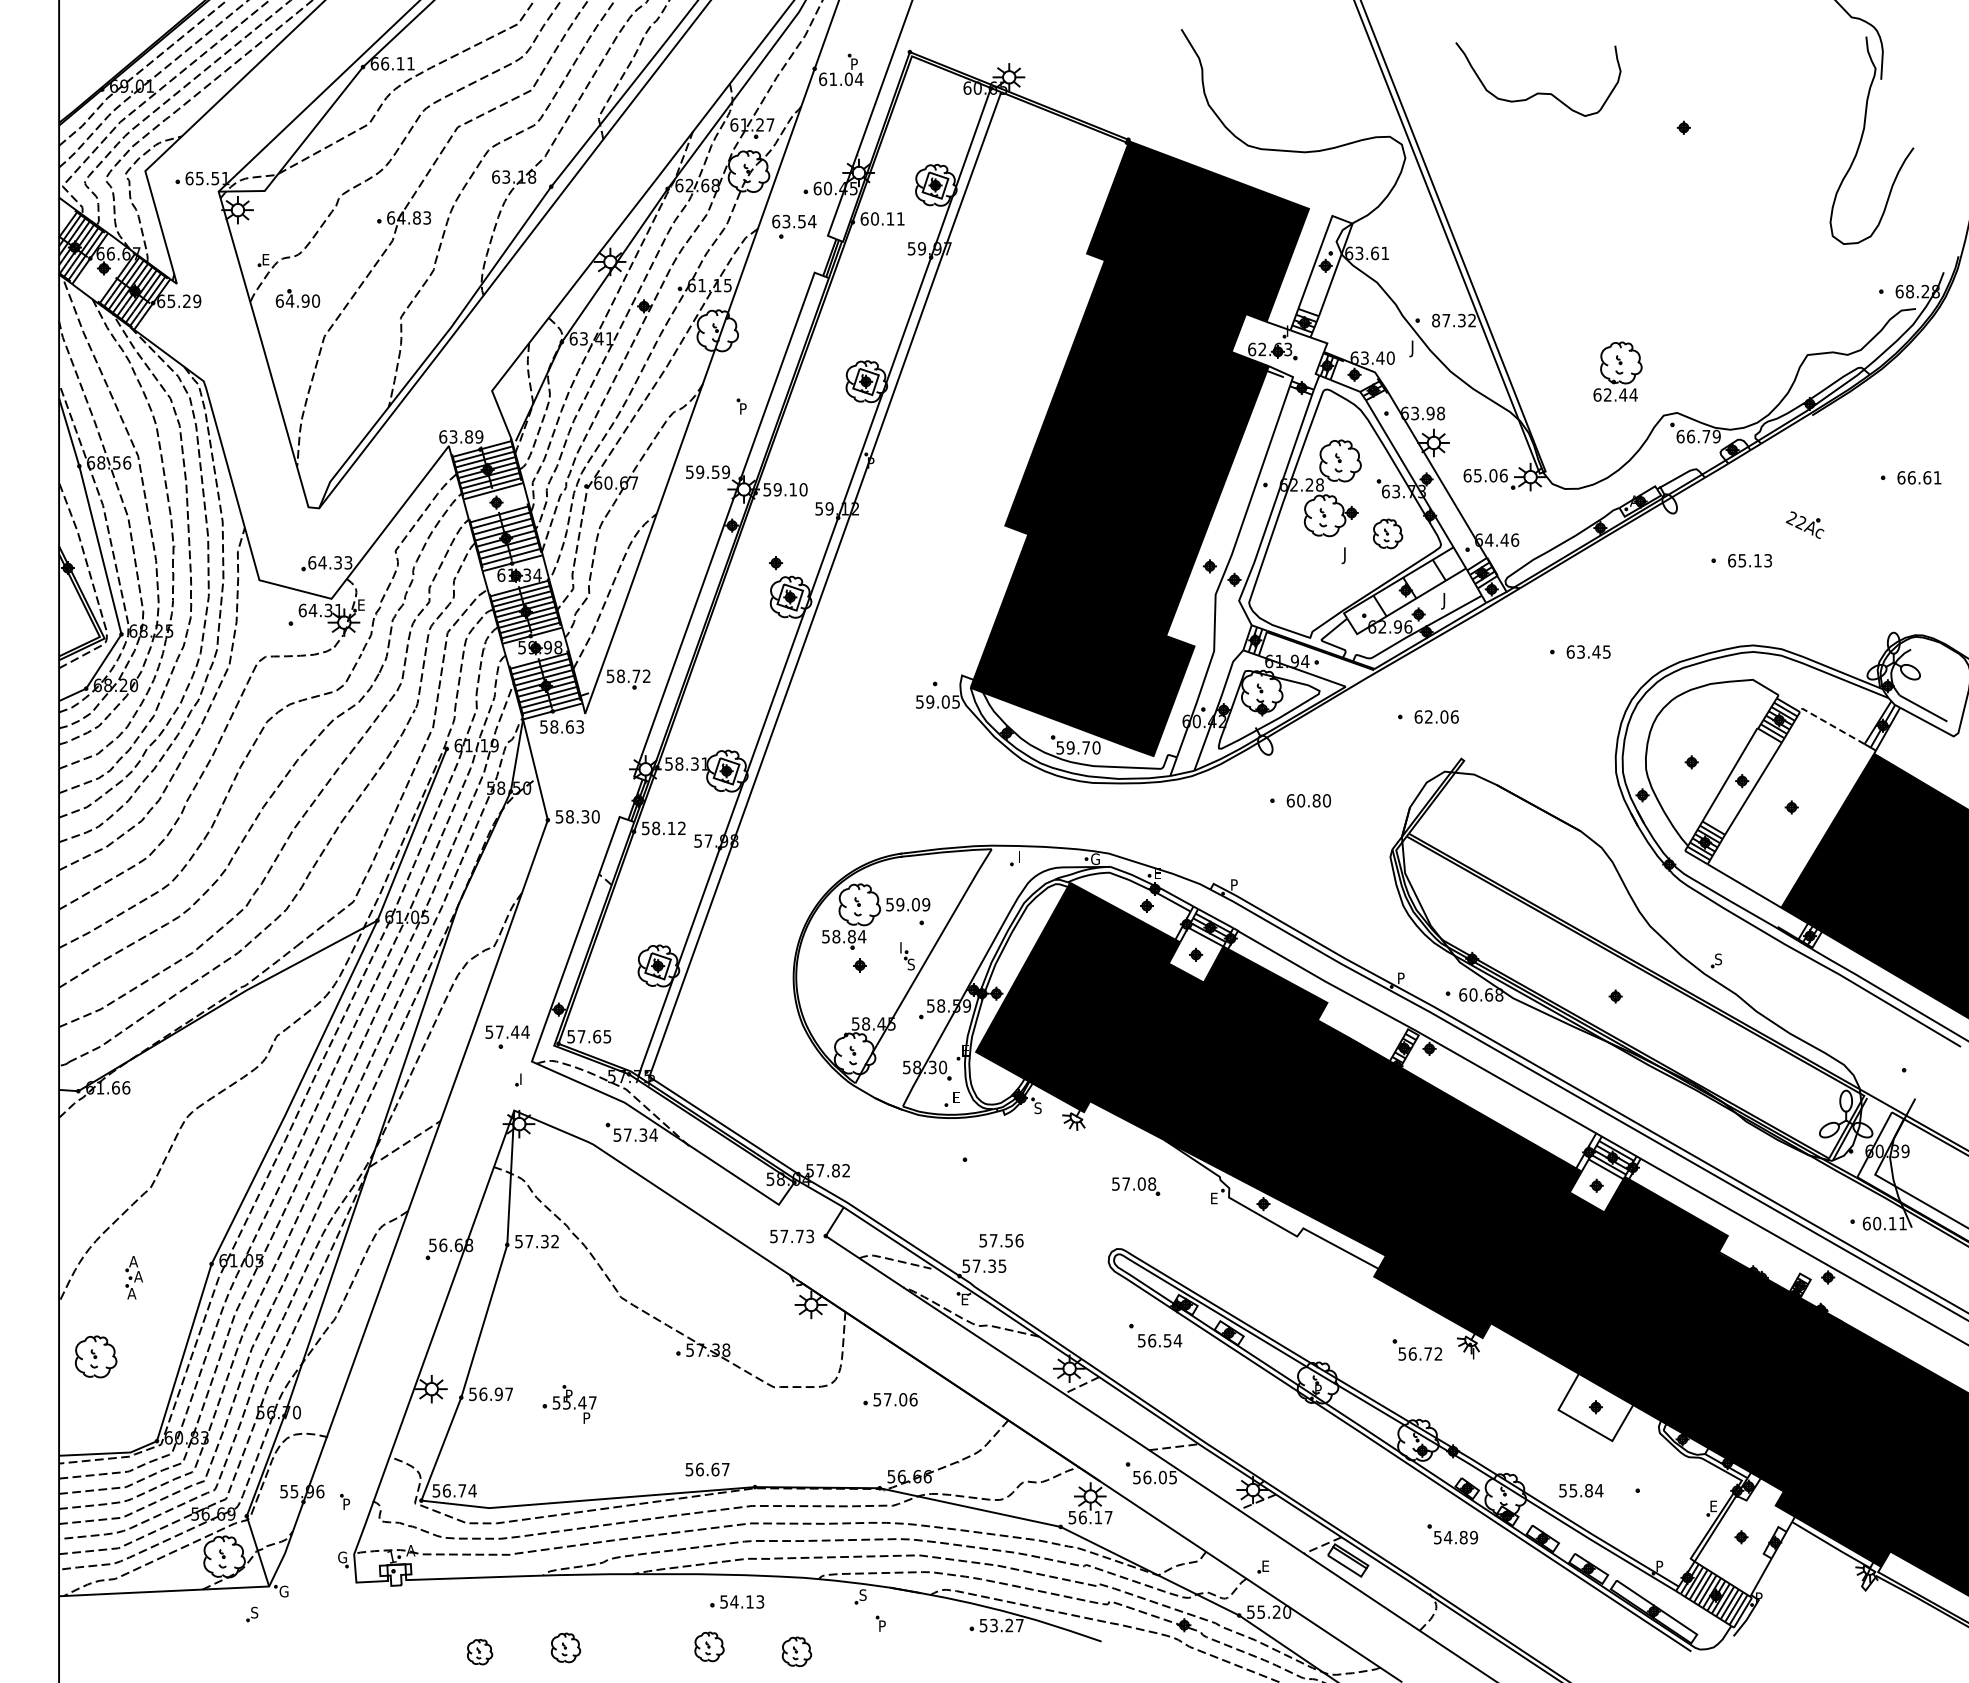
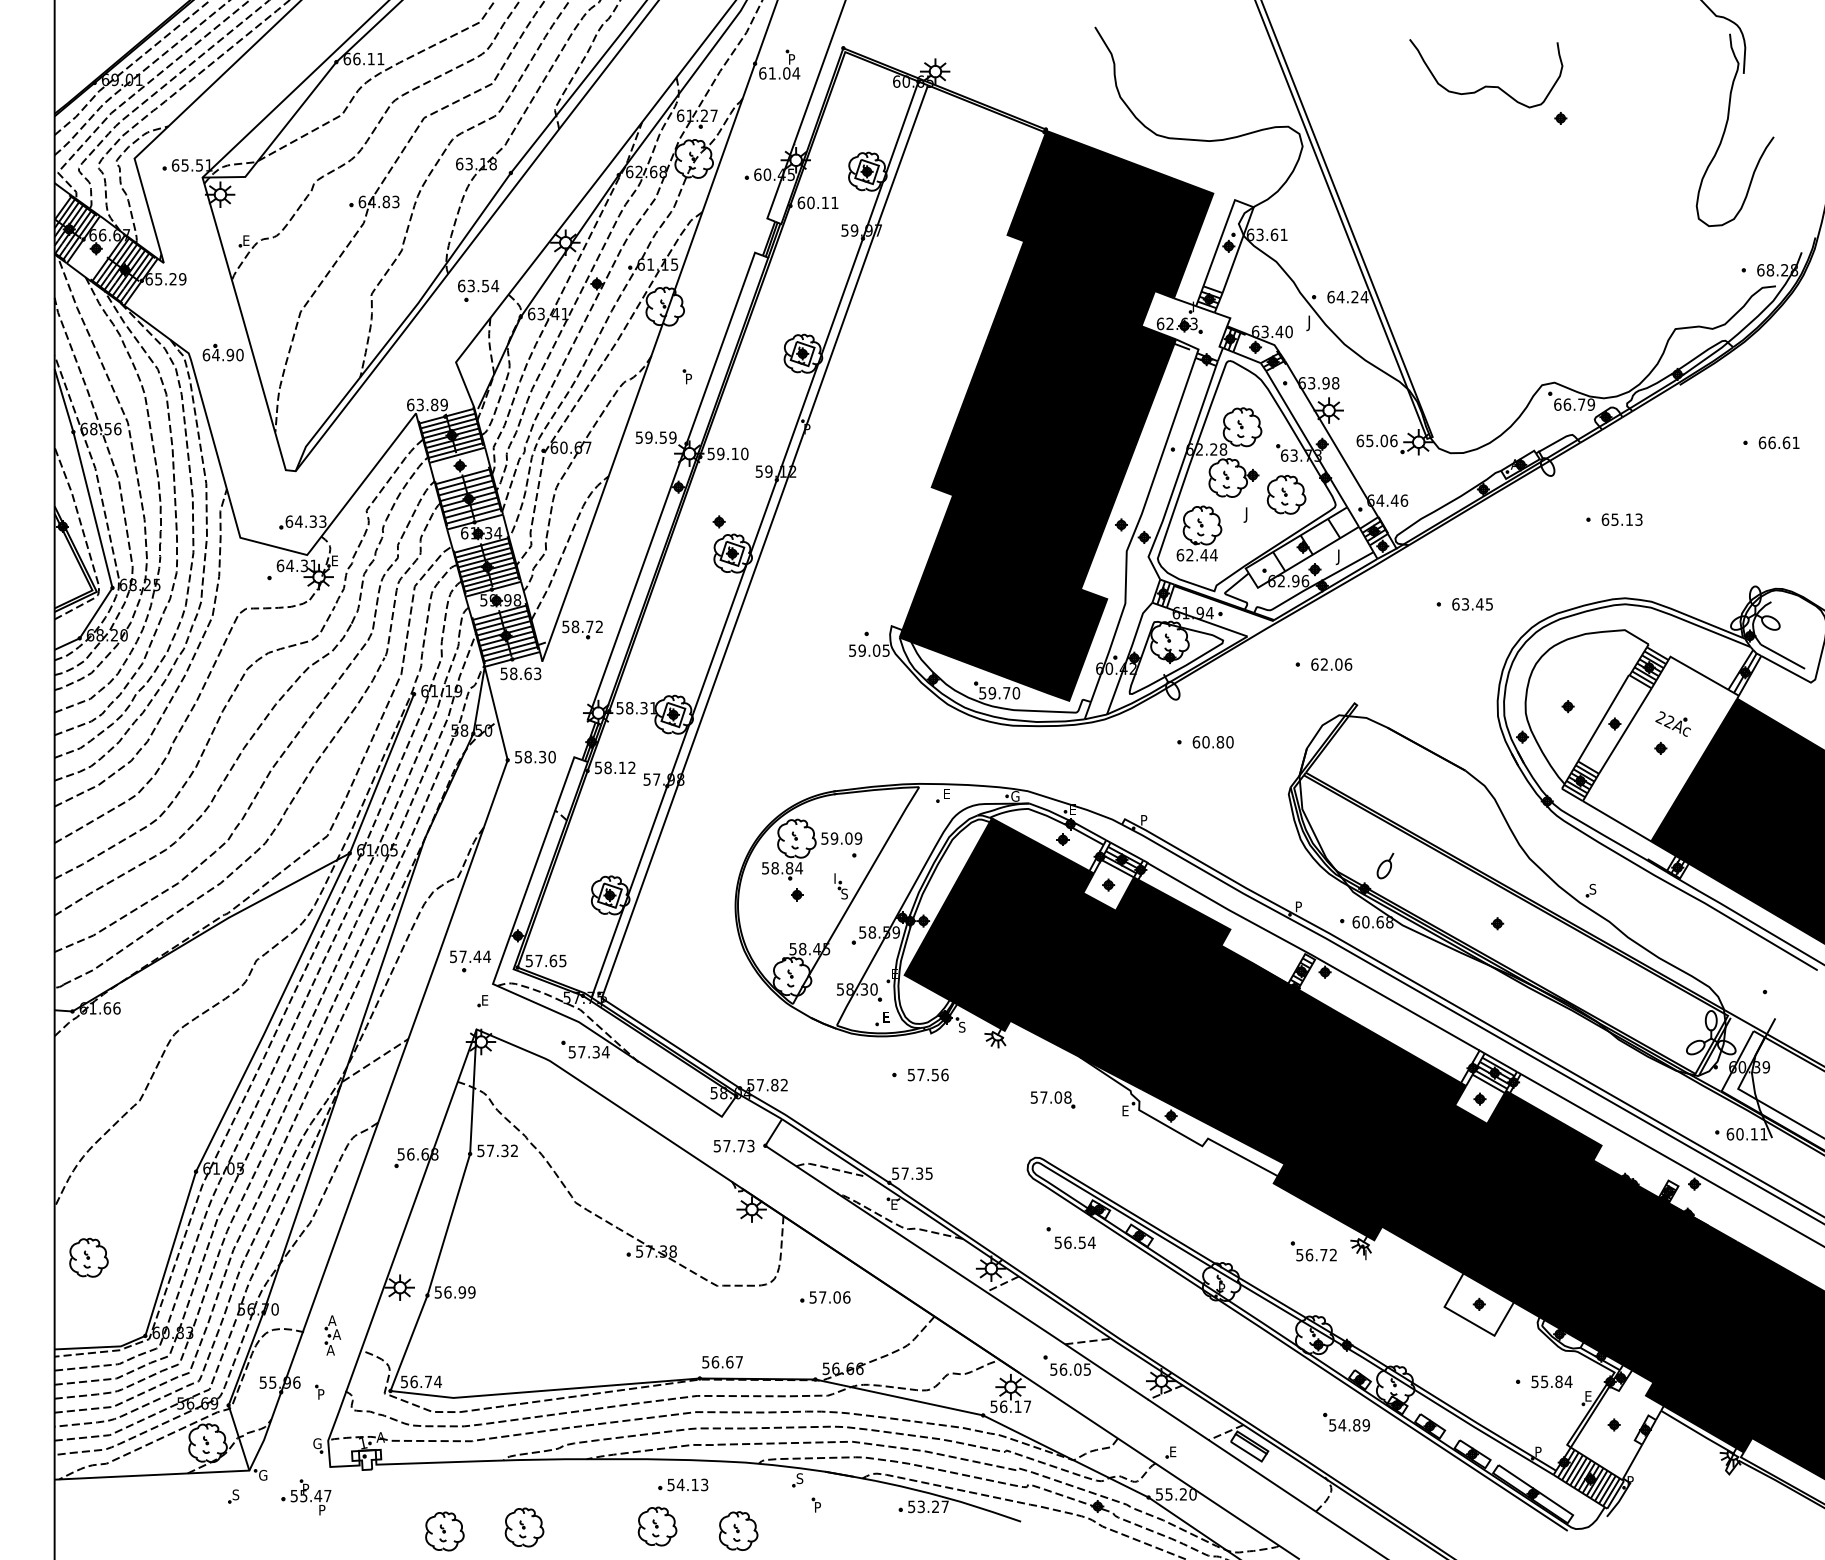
curve: (1538, 92) -> (1486, 85), moved
part: (794, 226) -> (478, 290), moved
part: (297, 298) -> (222, 352), moved
text: (1454, 320) -> (1348, 297), 87.32 -> 64.24
part: (1617, 371) -> (1198, 533), moved
part: (1804, 524) -> (1672, 723), moved
part: (1387, 533) -> (1286, 494), size x1.43
line: (1830, 724) -> (1696, 671), dashed -> solid
text: (1022, 856) -> (947, 793), I -> E
part: (1494, 934) -> (1385, 866), added
text: (523, 1078) -> (485, 999), I -> E
text: (1001, 1240) -> (928, 1074), moved
part: (133, 1277) -> (332, 1335), moved
text: (509, 1394) -> (472, 1292), 56.97 -> 56.99
part: (569, 1404) -> (306, 1497), moved
text: (707, 1469) -> (722, 1362), moved
text: (1581, 1490) -> (1552, 1381), moved
part: (709, 1646) -> (657, 1526), size x1.43
part: (565, 1647) -> (524, 1527), size x1.43
part: (479, 1651) -> (444, 1530), size x1.67
part: (796, 1651) -> (738, 1530), size x1.43

